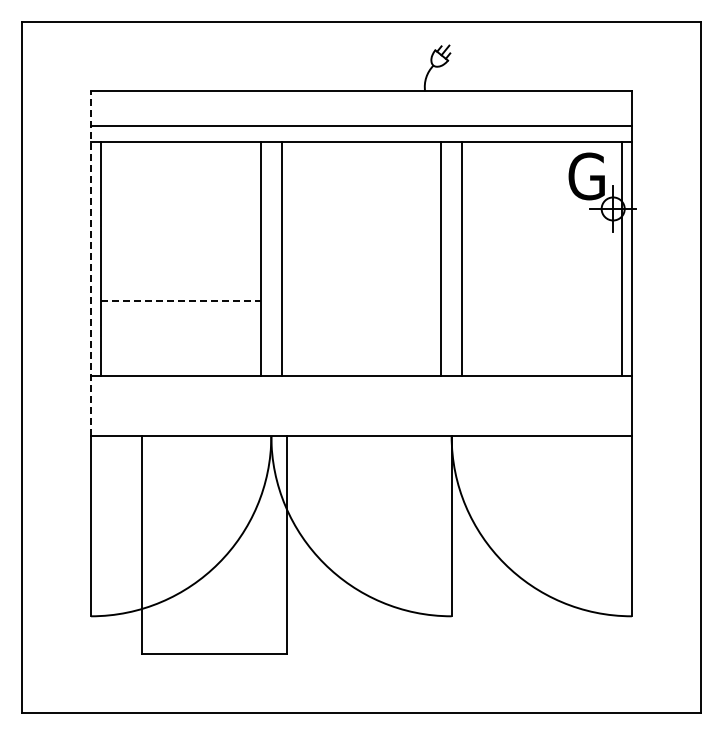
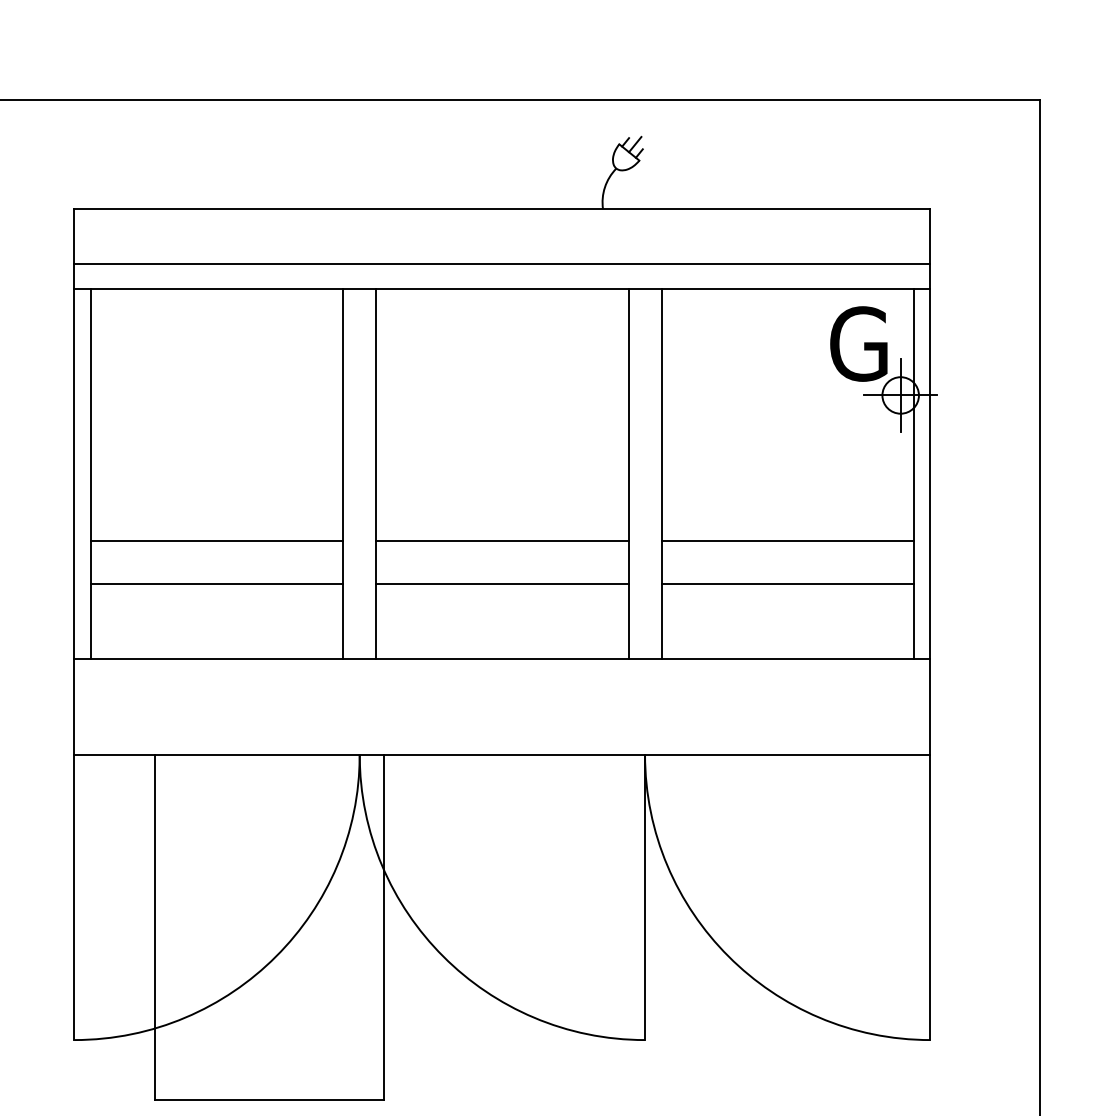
line: (91, 263) -> (75, 481), dashed -> solid
line: (181, 300) -> (217, 540), dashed -> solid
line: (361, 300) -> (502, 540), added
line: (541, 300) -> (787, 540), added
line: (180, 328) -> (215, 584), added
line: (361, 328) -> (502, 584), added
line: (541, 328) -> (787, 584), added

